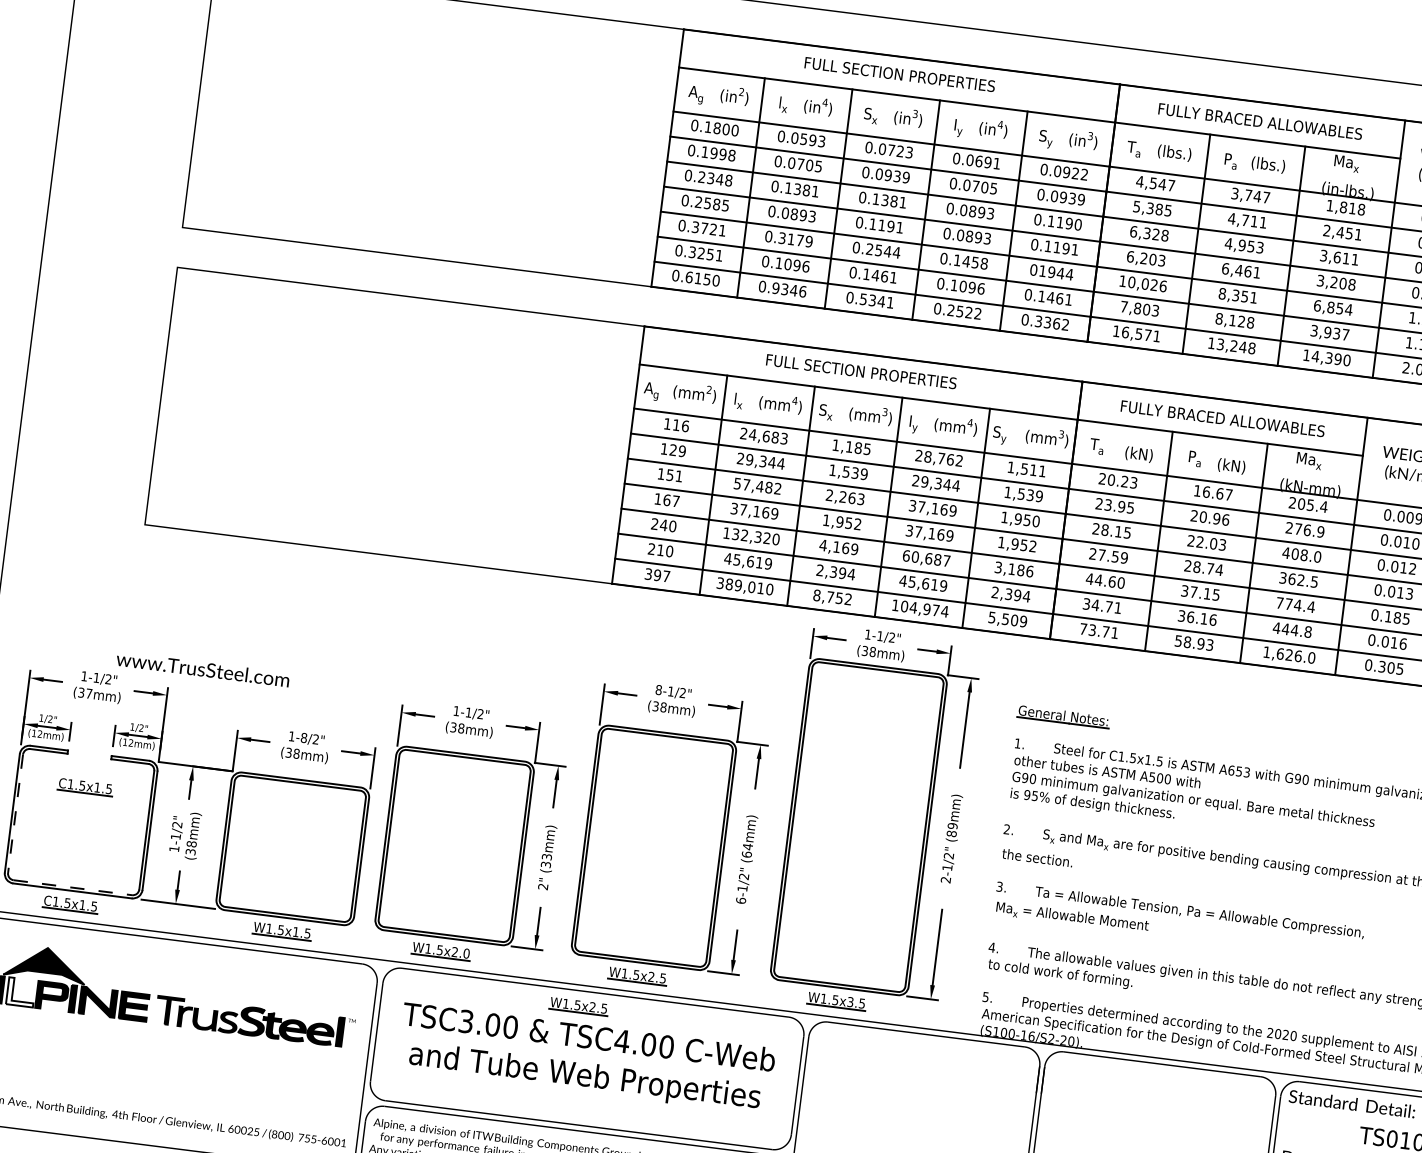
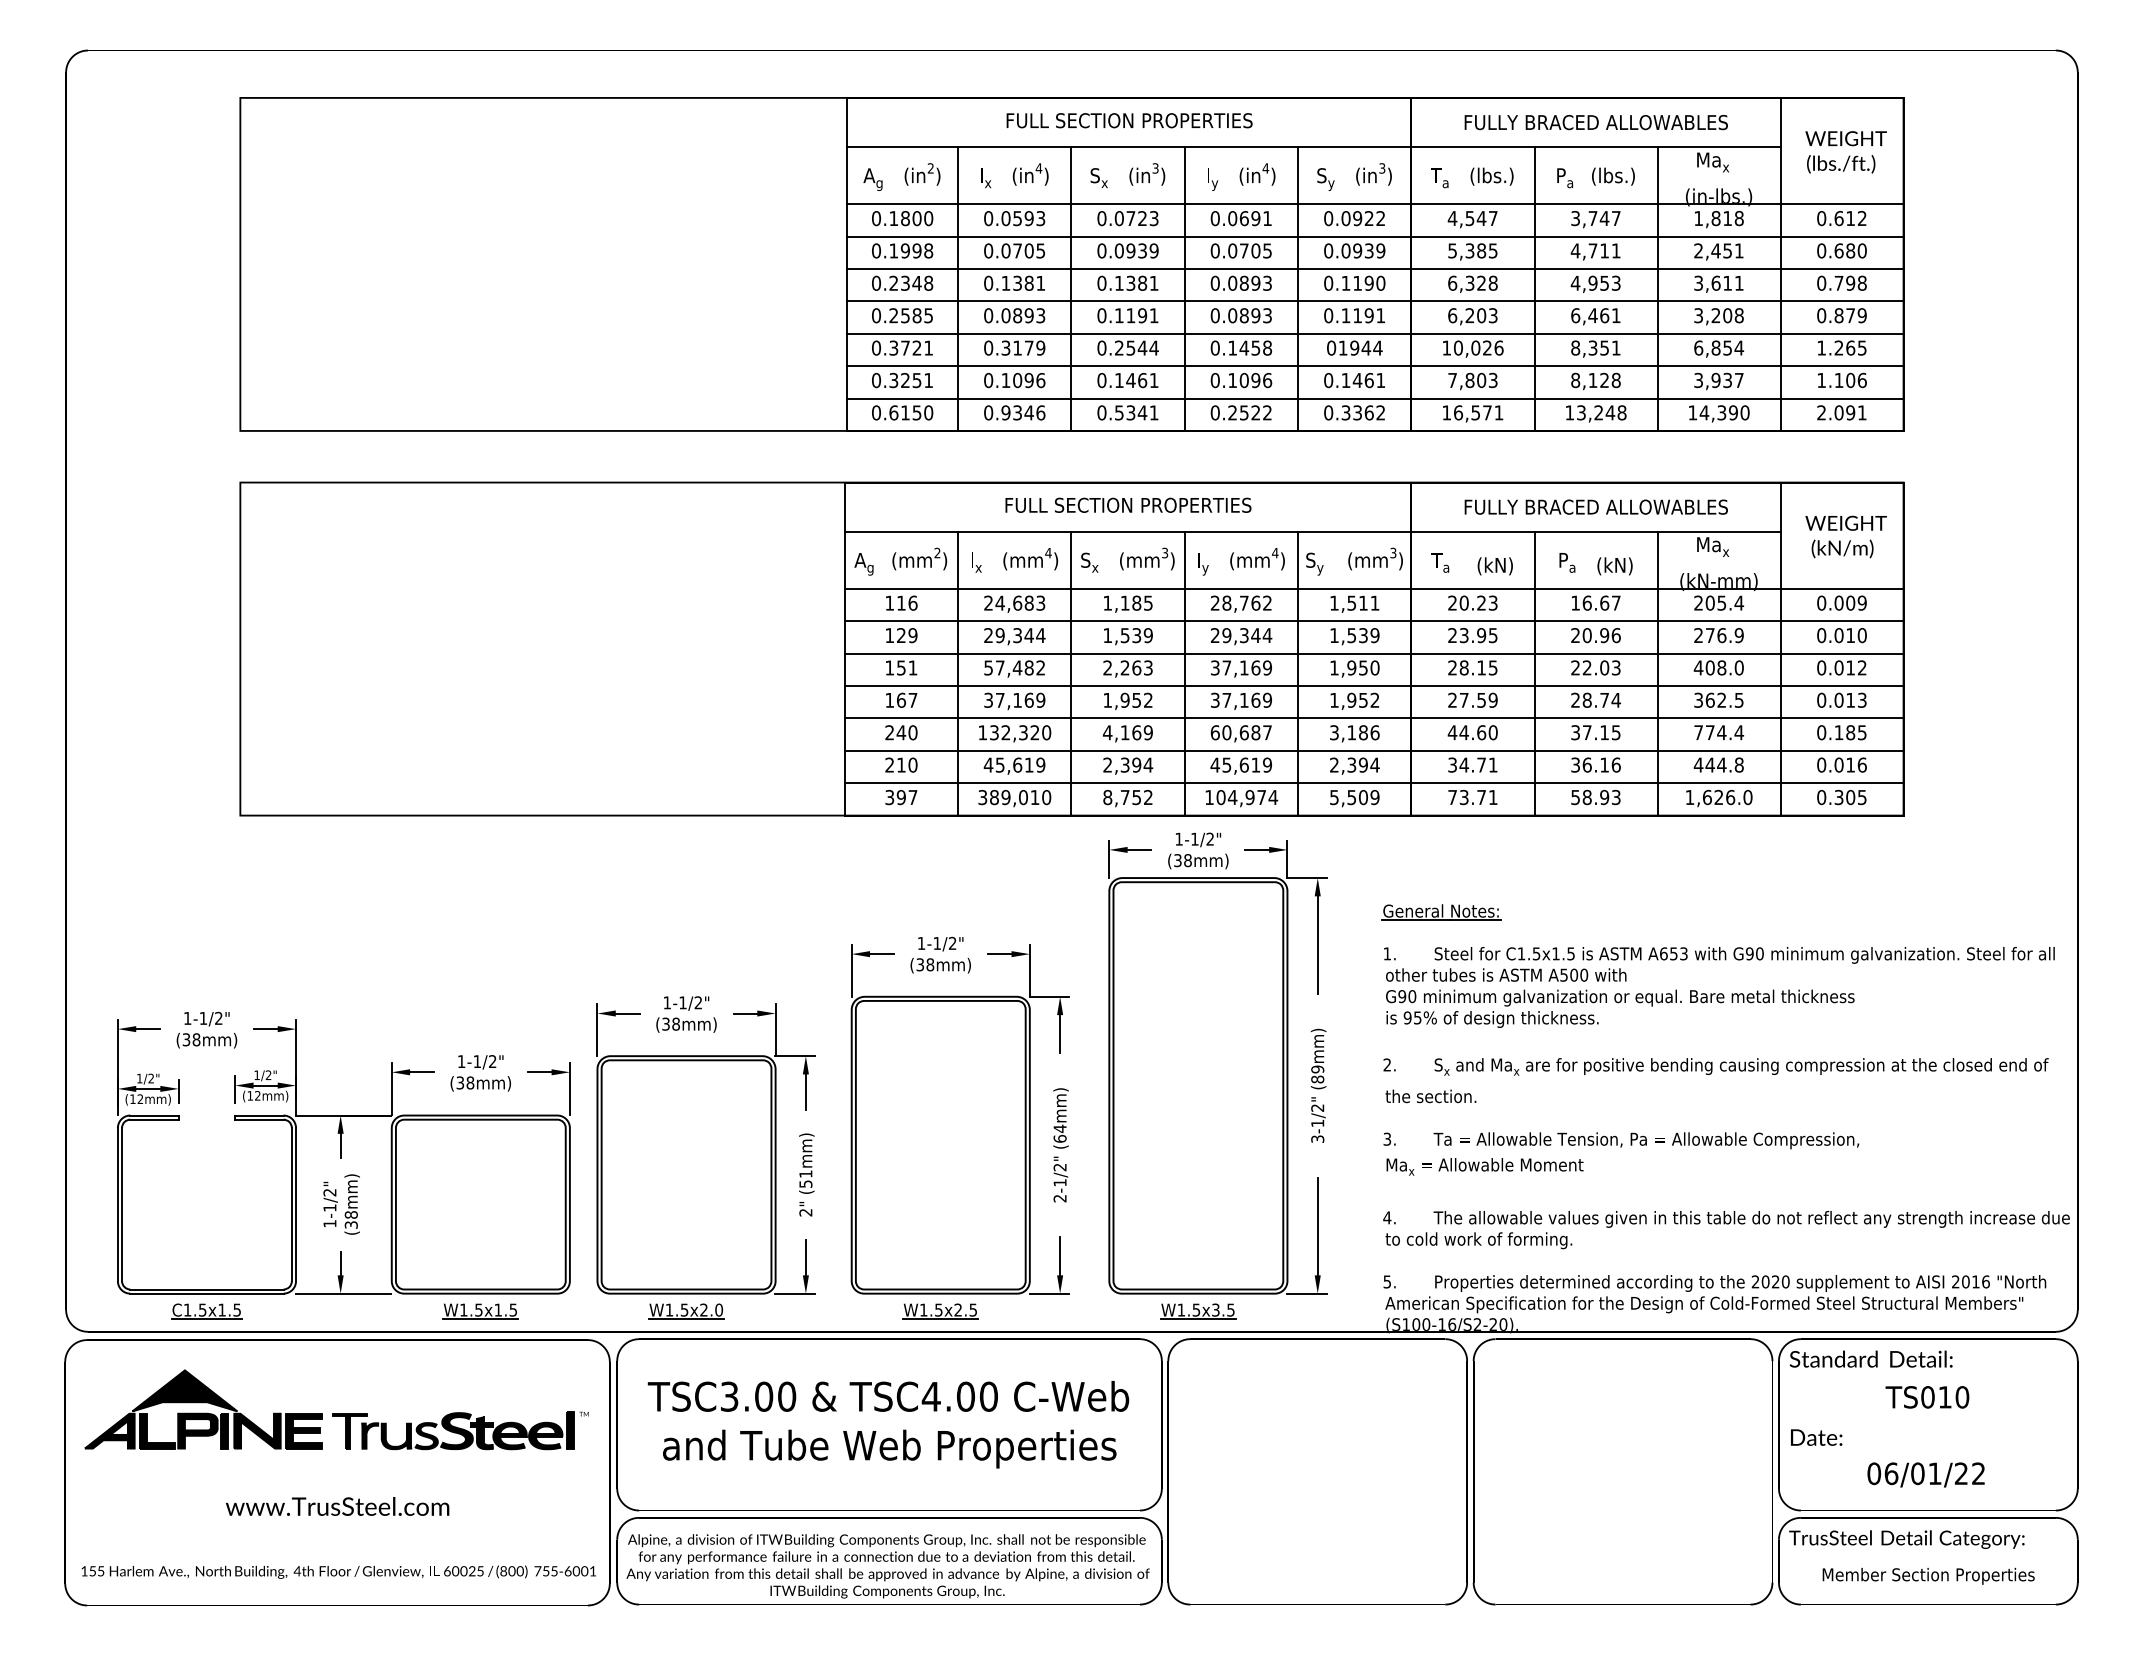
text: (202, 669) -> (337, 1506), moved
text: (658, 690) -> (921, 943), 8-1/2" -> 1-1/2"
text: (89, 693) -> (196, 1039), (37mm) -> (38mm)
text: (304, 737) -> (477, 1061), 1-8/2" -> 1-1/2"
part: (85, 787) -> (206, 1159), removed
line: (15, 813) -> (122, 1204), dashed -> solid
text: (546, 860) -> (805, 1178), (33mm) -> (51mm)
text: (945, 879) -> (1317, 1138), 2-1/2" -> 3-1/2"
line: (72, 887) -> (206, 1289), dashed -> solid
text: (740, 900) -> (1059, 1198), 6-1/2" -> 2-1/2"
fill: (20, 991) -> (157, 1430), added
part: (578, 1006) -> (870, 1359), removed

